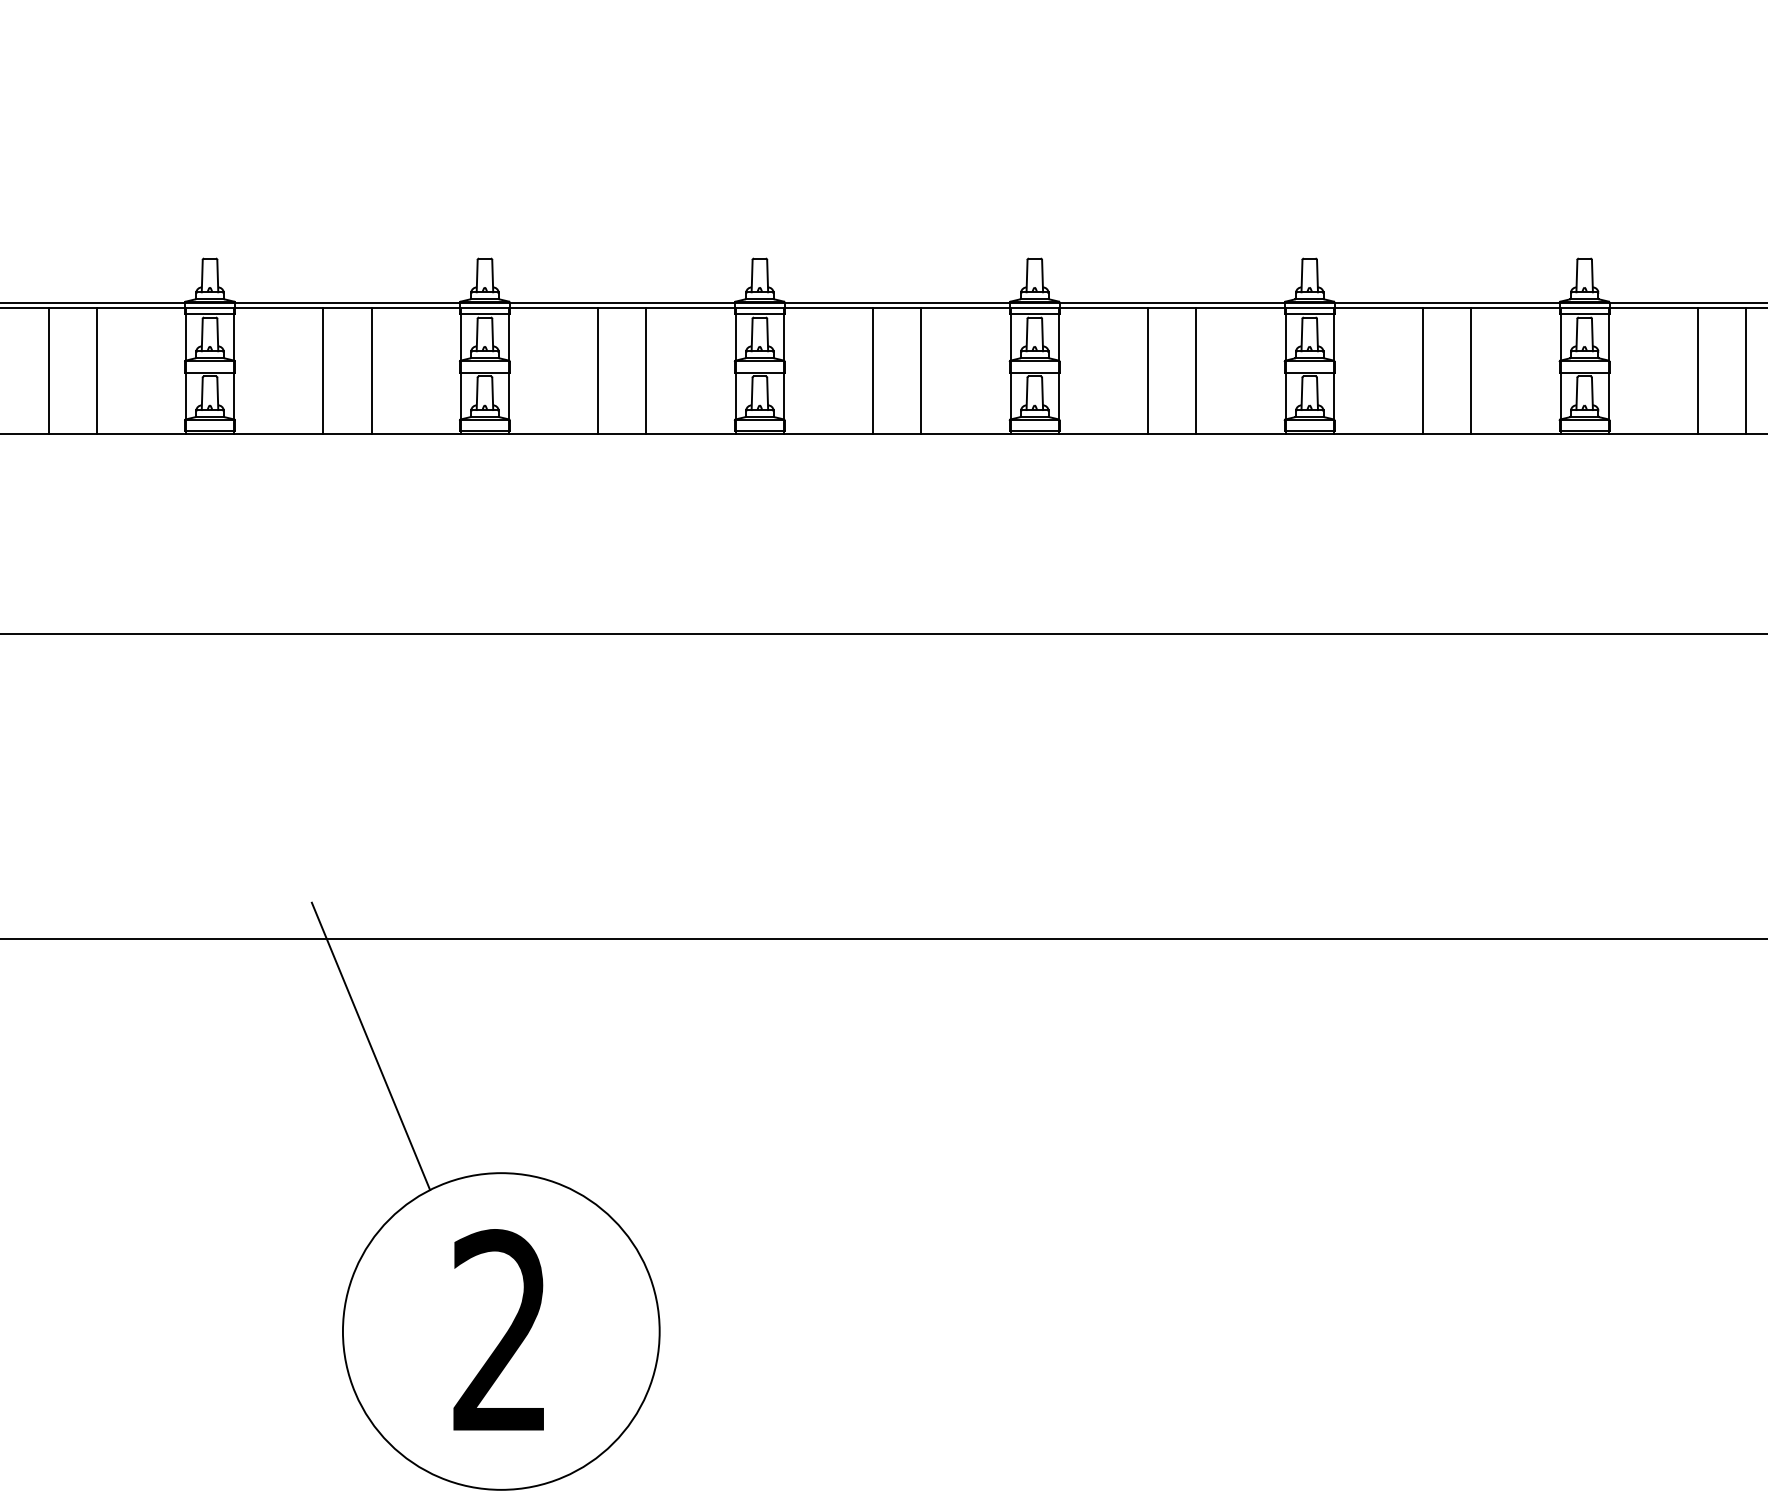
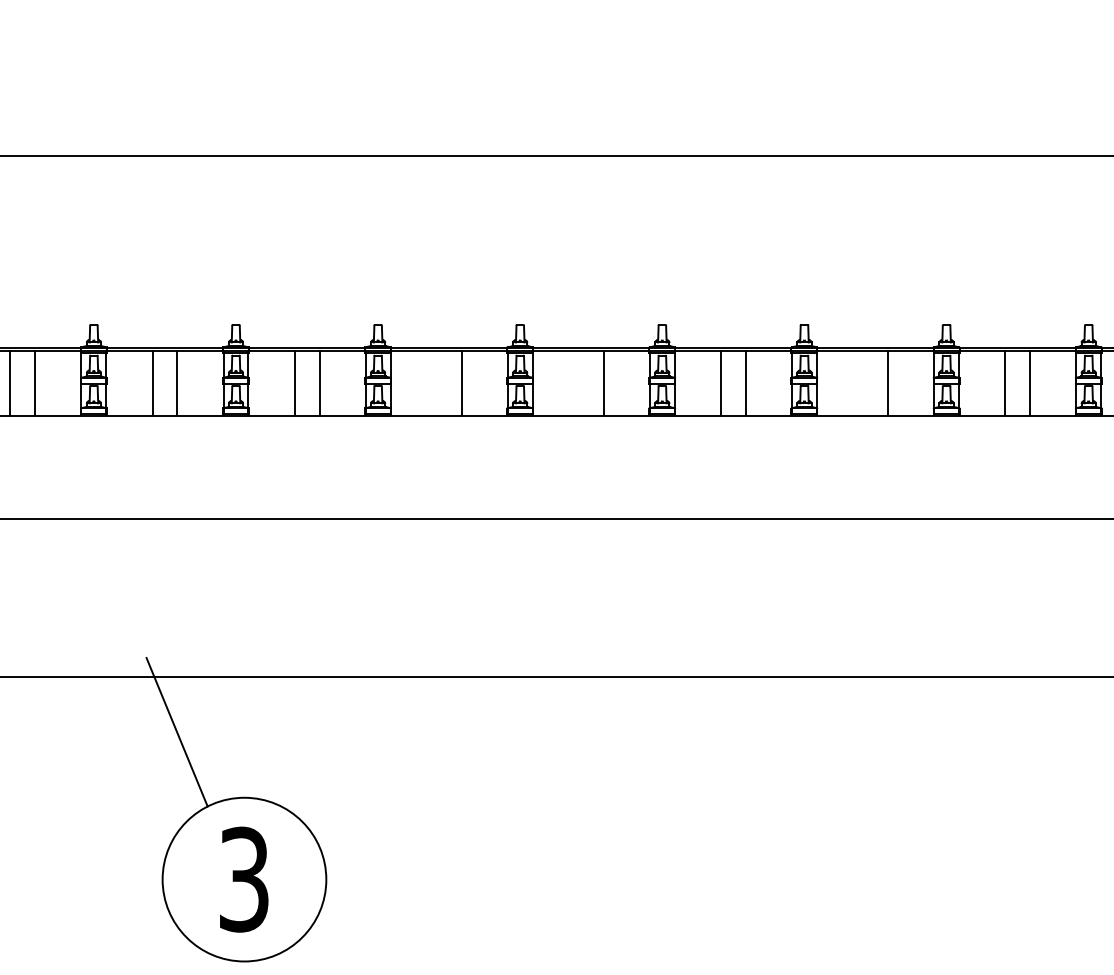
line: (872, 369) -> (436, 382), removed
line: (1147, 369) -> (578, 382), removed
line: (1698, 369) -> (863, 382), removed
text: (499, 1331) -> (243, 879), 2 -> 3

